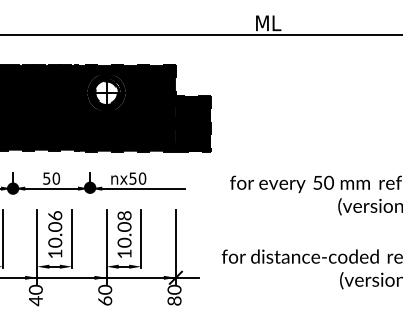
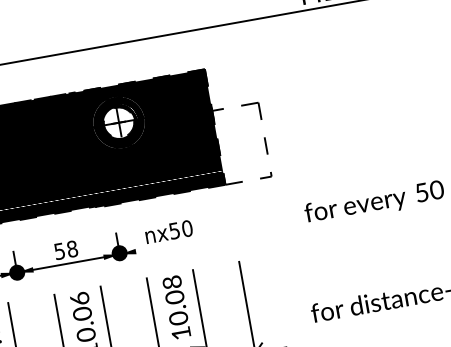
fill: (192, 123) -> (240, 143), removed
text: (56, 178) -> (72, 248), 50 -> 58
line: (143, 188) -> (190, 241), removed

